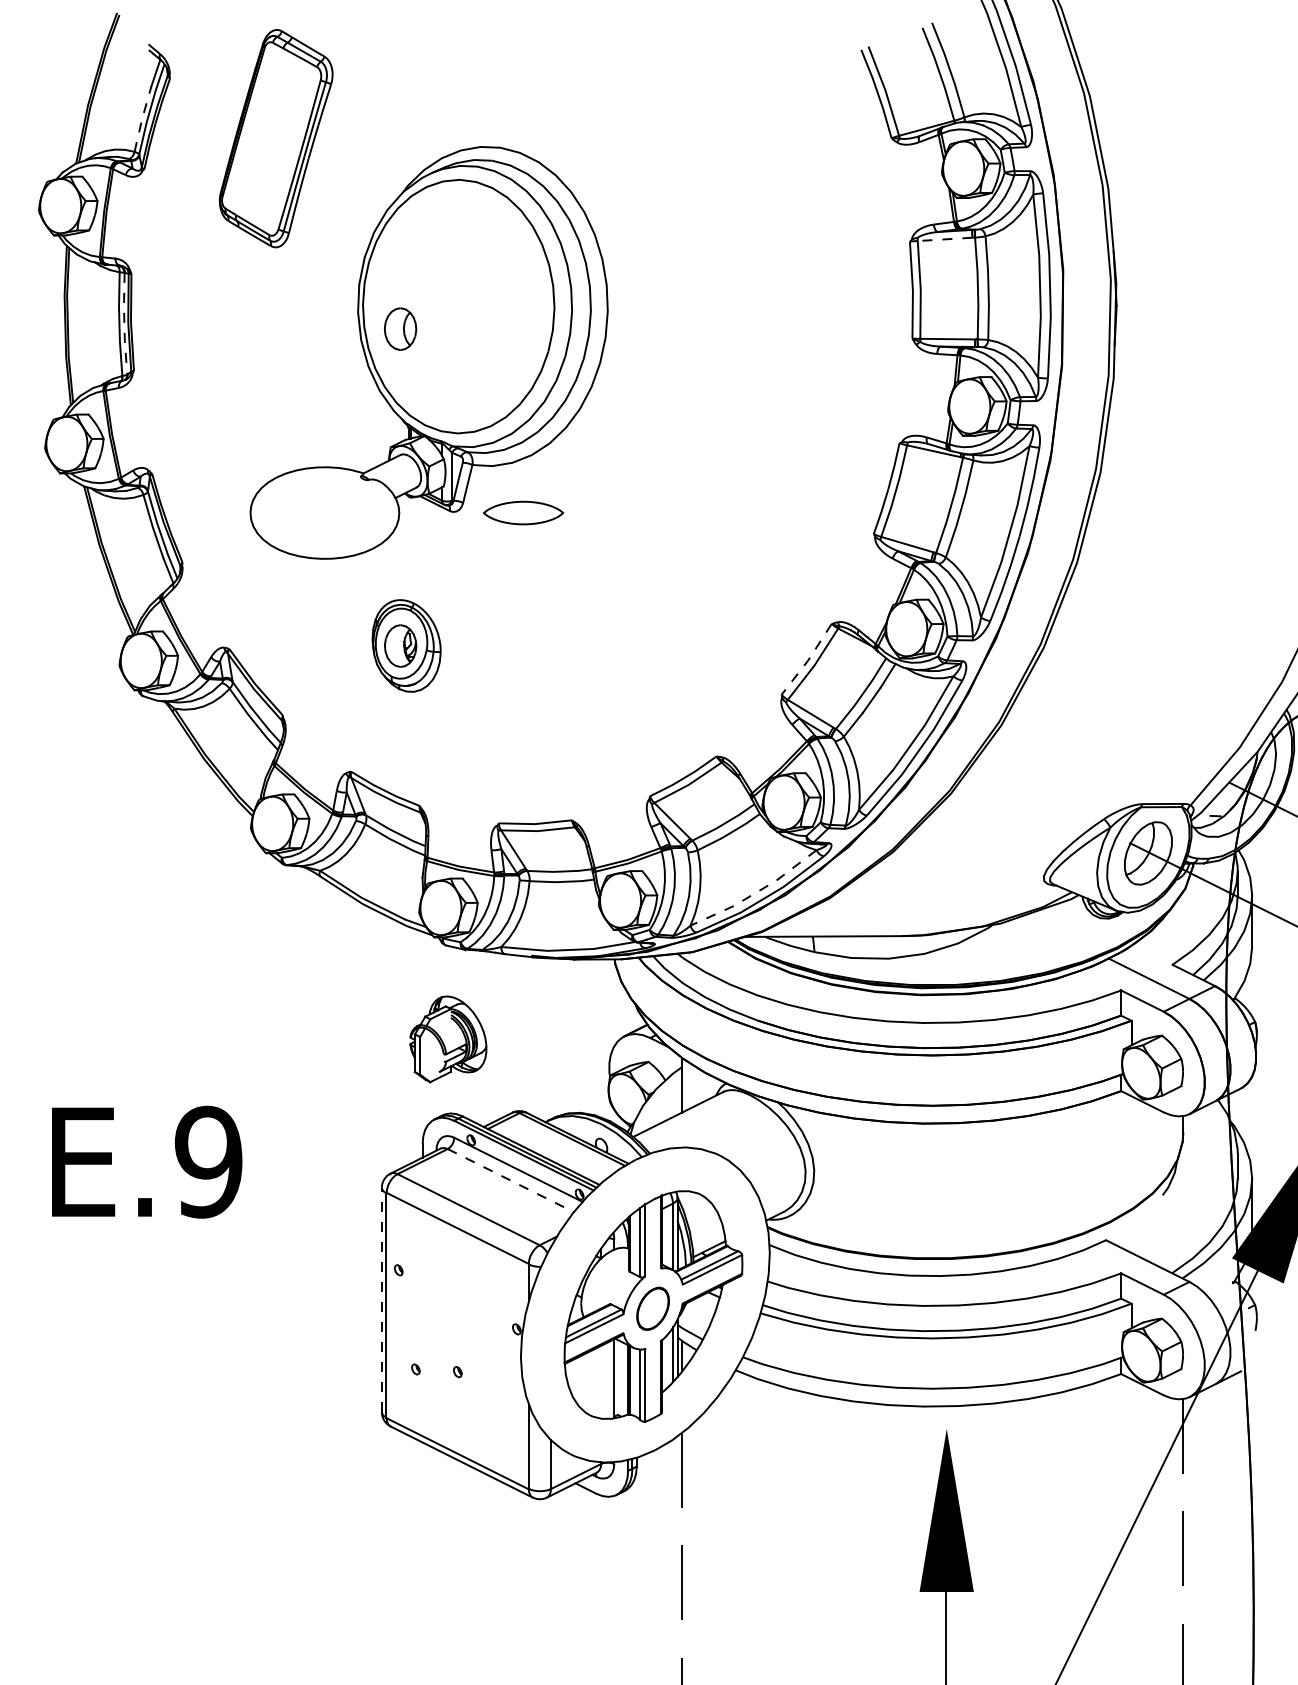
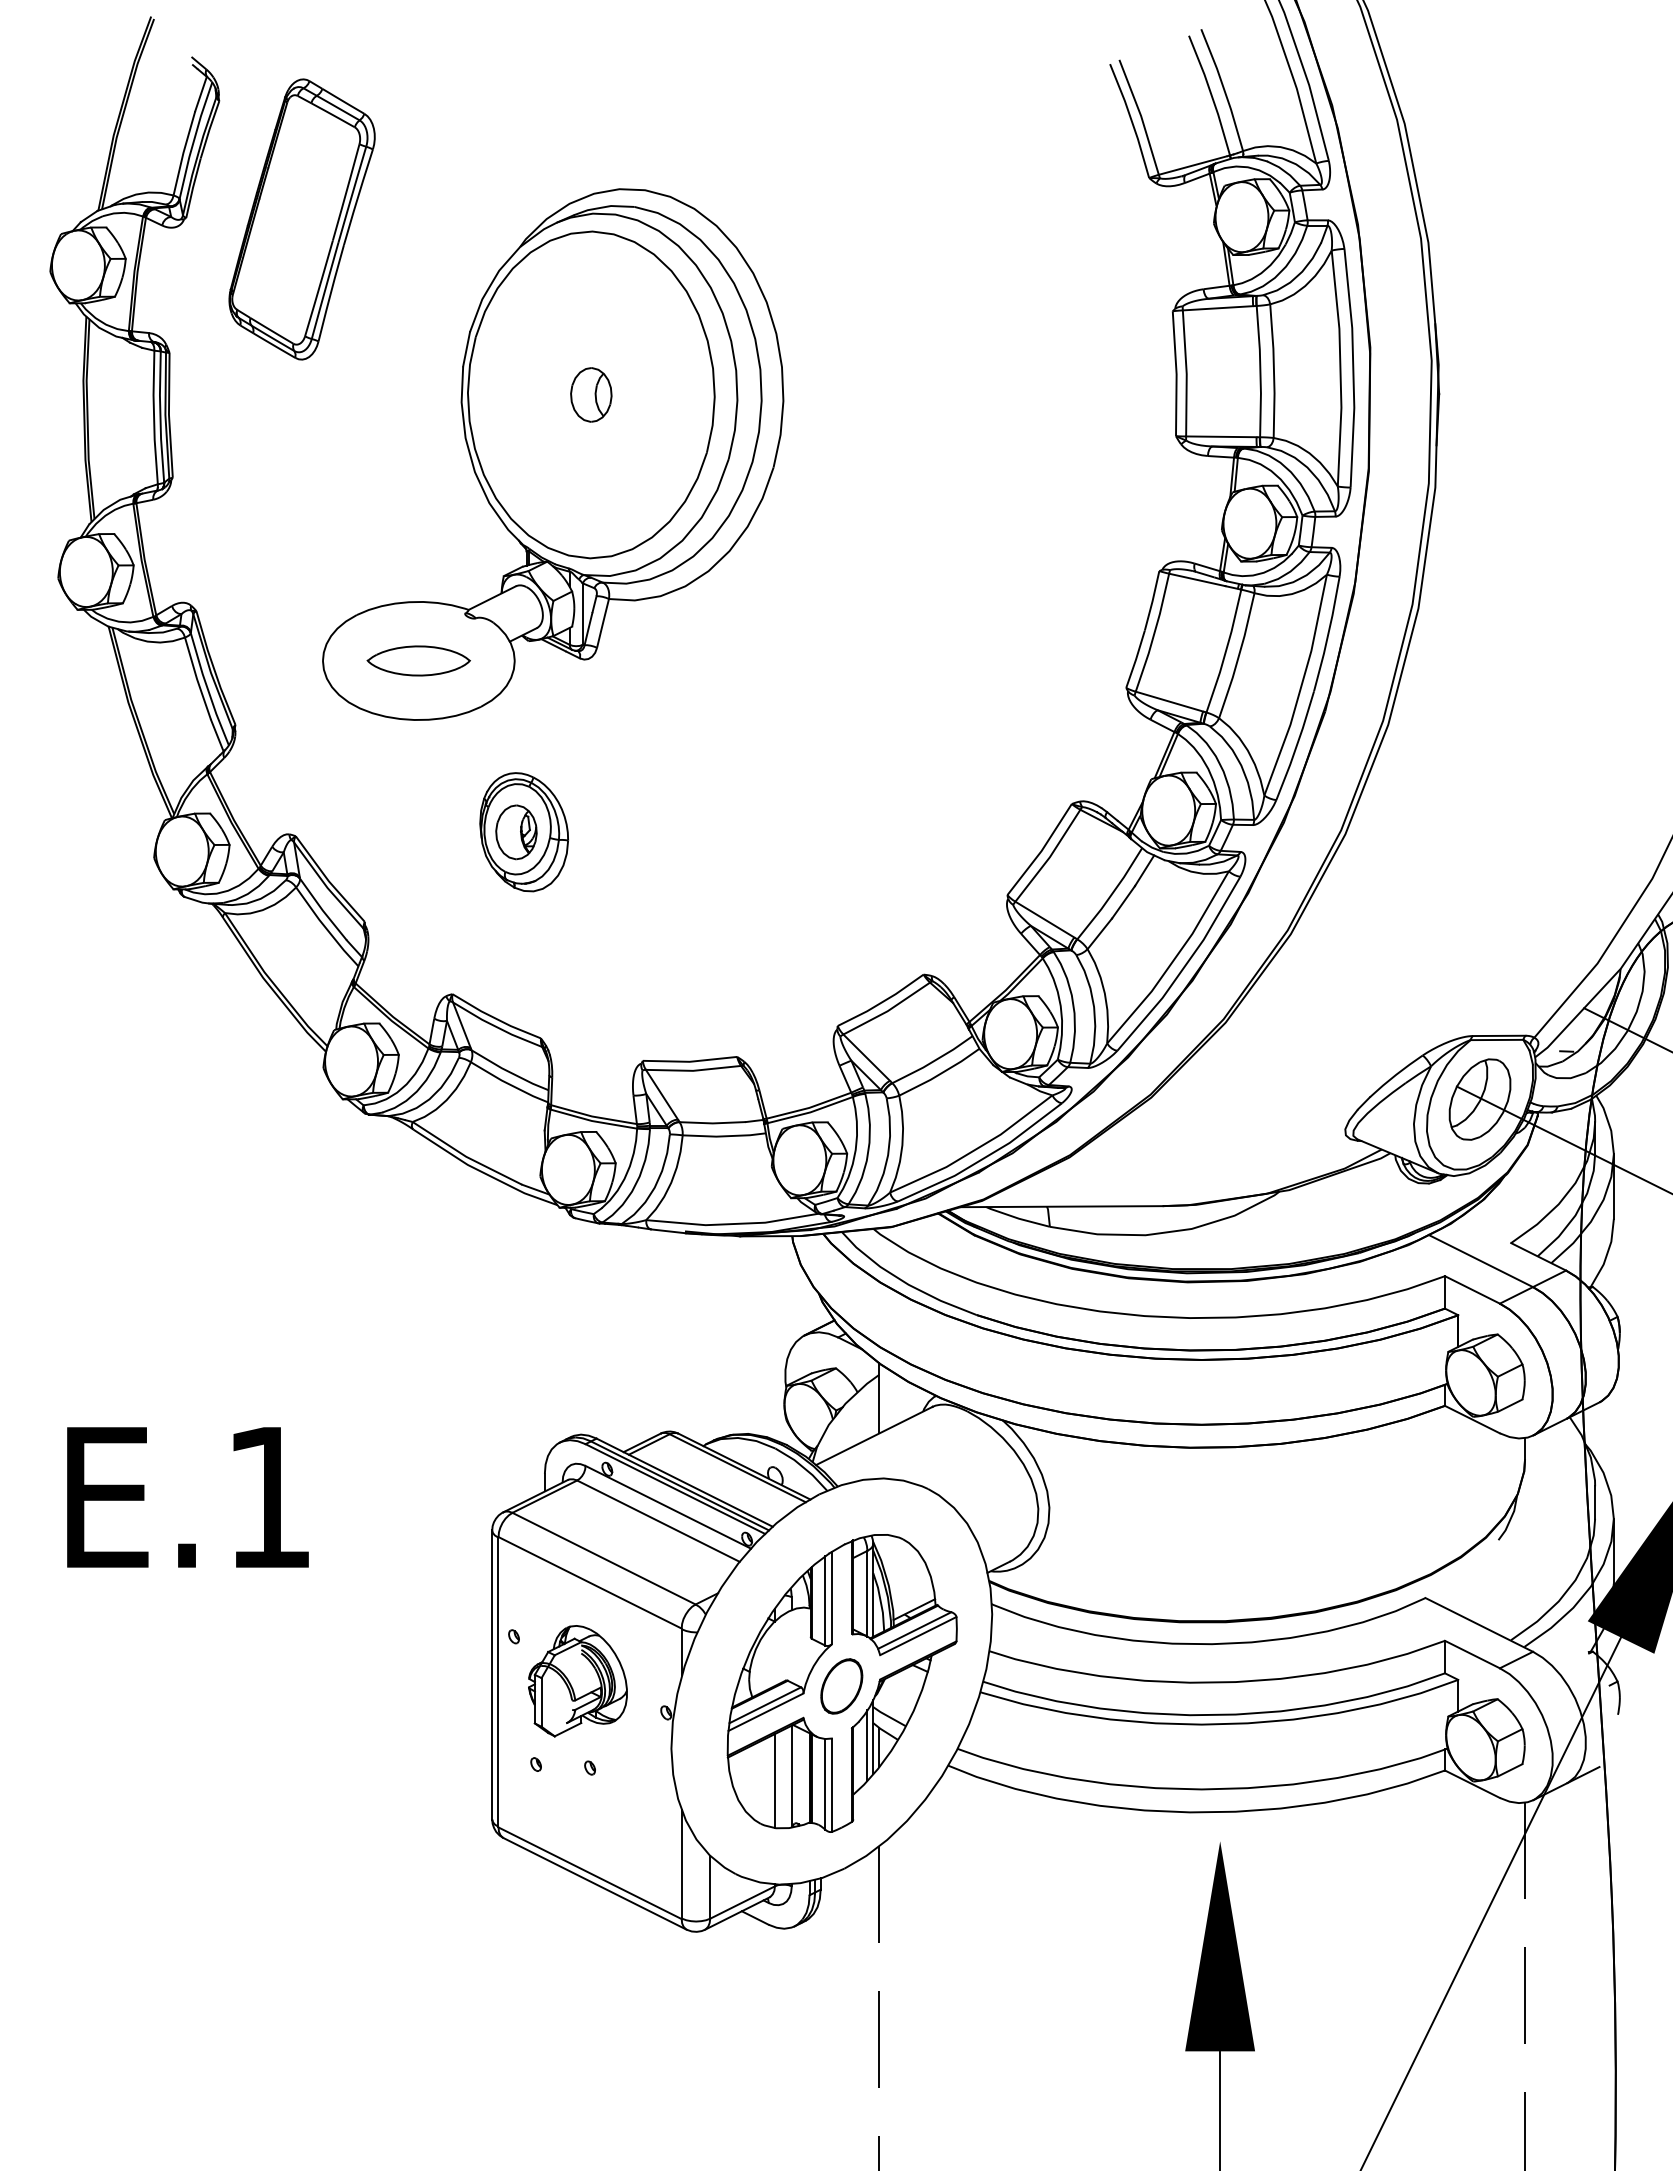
line: (142, 118) -> (183, 152), dashed -> solid
part: (275, 138) -> (301, 219), moved
line: (944, 239) -> (1217, 308), dashed -> solid
line: (124, 324) -> (160, 417), dashed -> solid
part: (400, 328) -> (591, 394), moved
part: (523, 512) -> (418, 660), moved
line: (808, 660) -> (1041, 851), dashed -> solid
line: (756, 892) -> (974, 1150), dashed -> solid
part: (448, 1039) -> (577, 1681), moved
text: (208, 1162) -> (268, 1497), E.9 -> E.1
line: (510, 1180) -> (658, 1521), dashed -> solid
line: (382, 1300) -> (492, 1675), dashed -> solid
line: (600, 1381) -> (774, 1780), added

